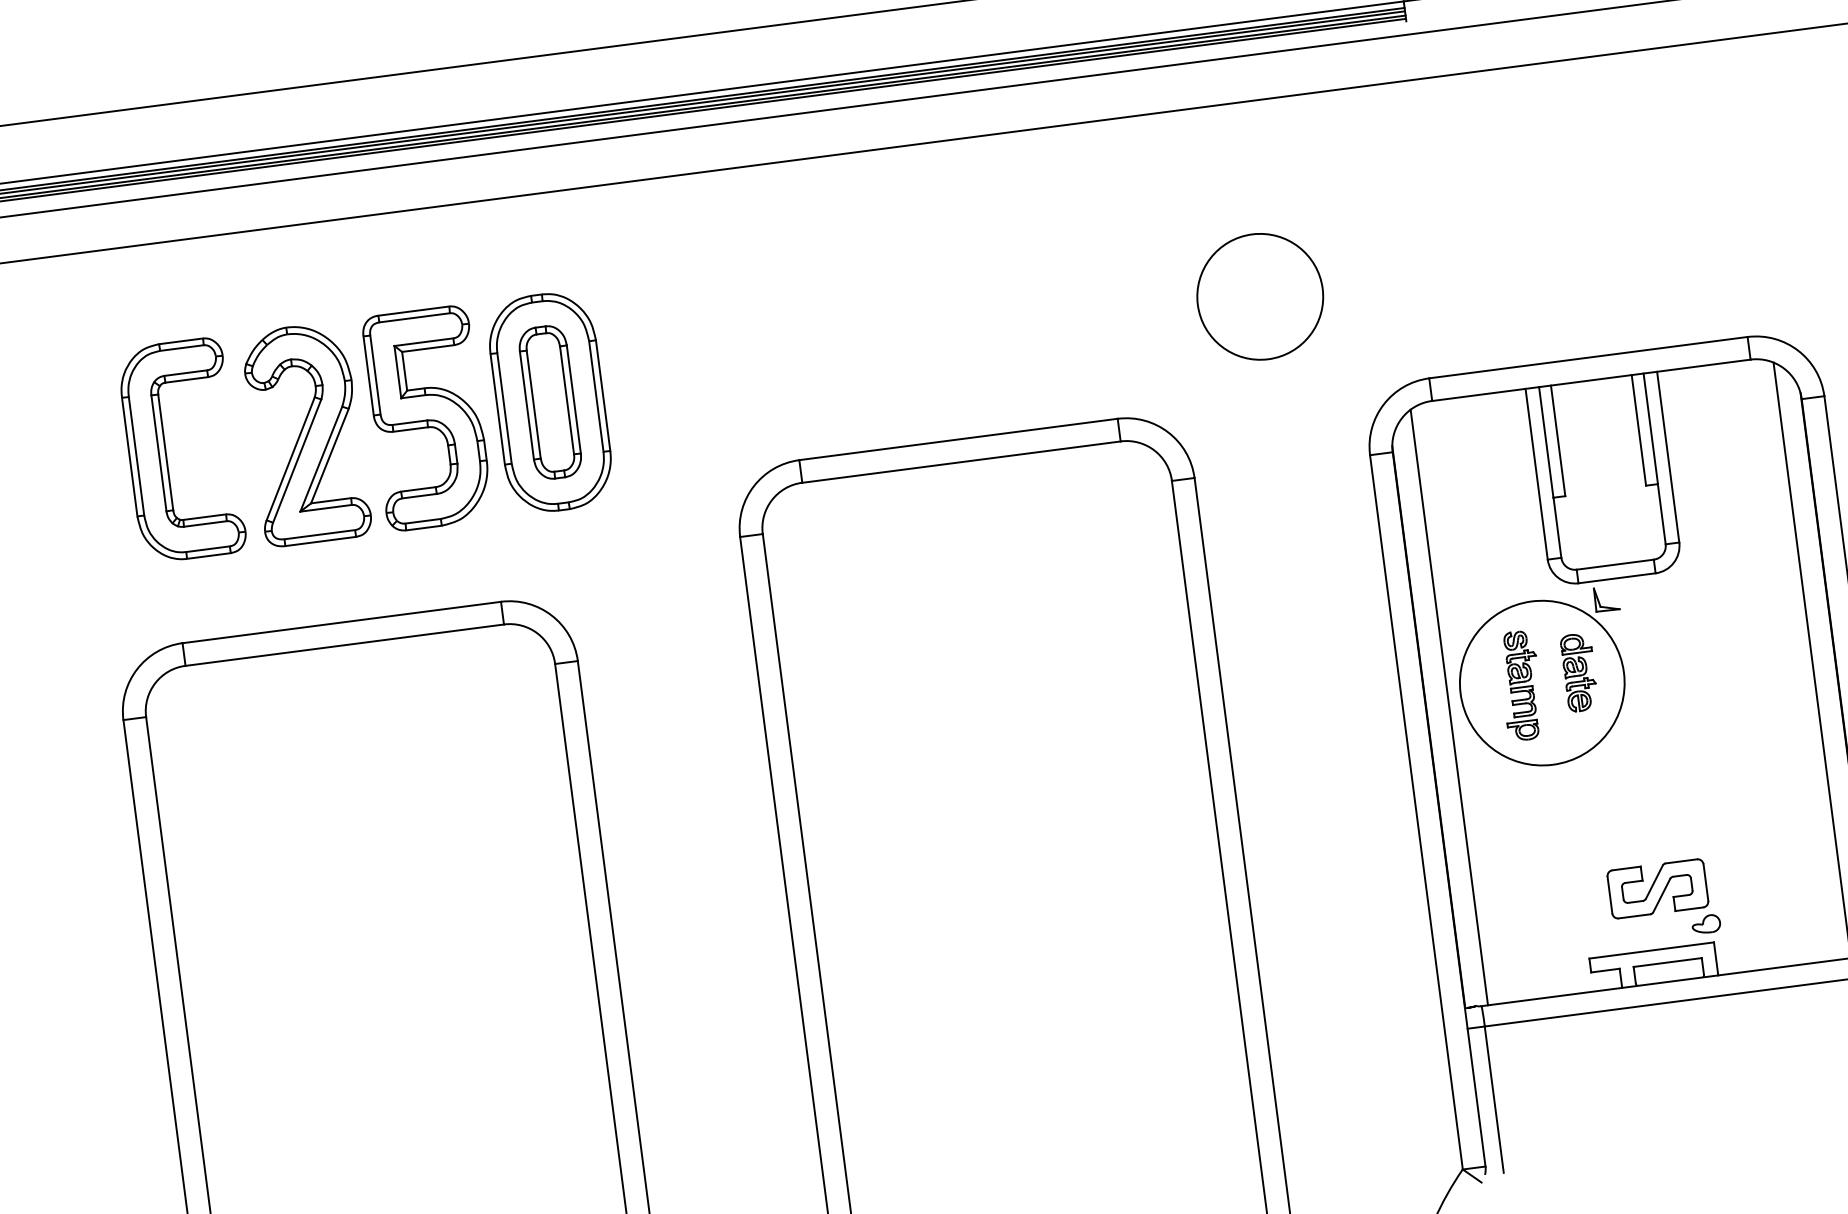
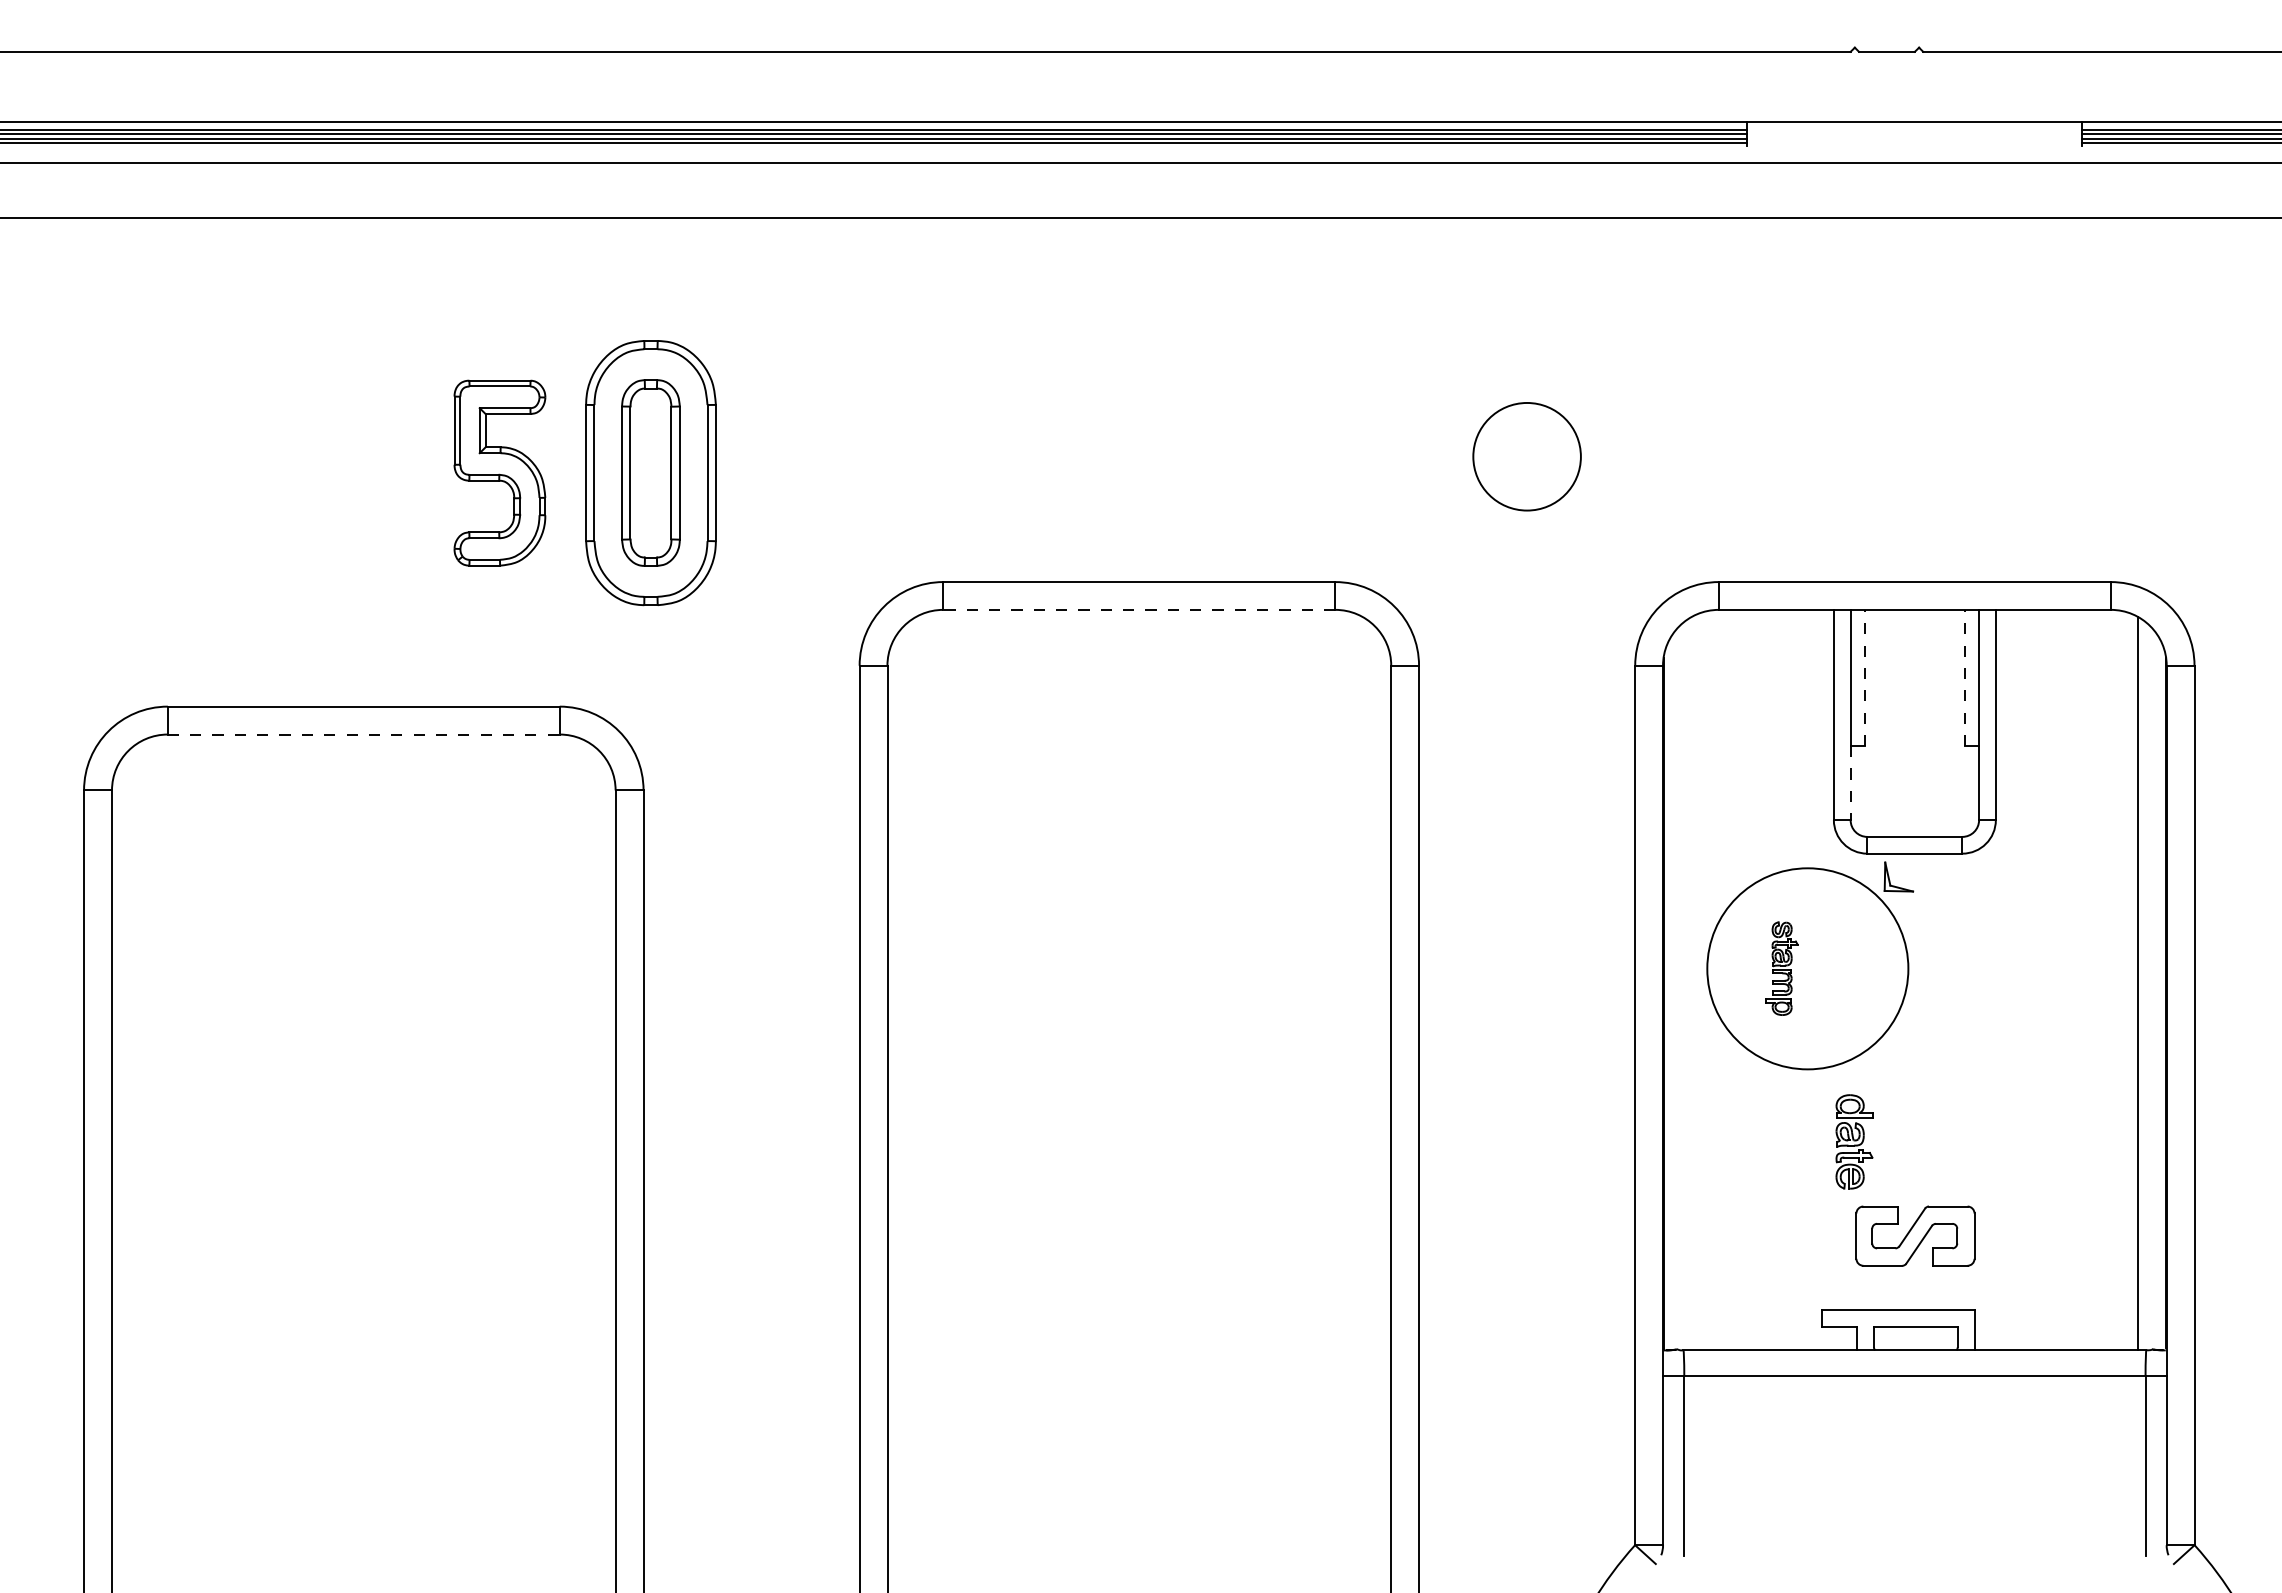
circle: (1259, 296) -> (1526, 456), size x0.7
part: (427, 418) -> (499, 473), size x0.7
line: (1638, 429) -> (1964, 677), solid -> dashed
part: (306, 434) -> (350, 473), removed
line: (1558, 440) -> (1865, 677), solid -> dashed
part: (165, 452) -> (177, 473), removed
line: (961, 461) -> (1139, 609), solid -> dashed
line: (1557, 528) -> (1850, 783), solid -> dashed
line: (345, 645) -> (364, 734), solid -> dashed
part: (1579, 672) -> (1854, 1141), moved
part: (1520, 685) -> (1781, 968), size x0.7
line: (1449, 707) -> (1691, 983), removed
part: (1706, 924) -> (1968, 1286), removed

